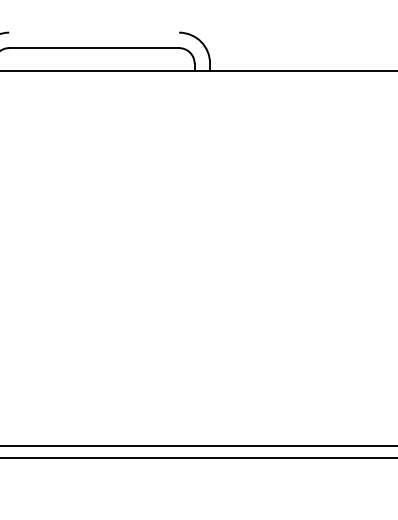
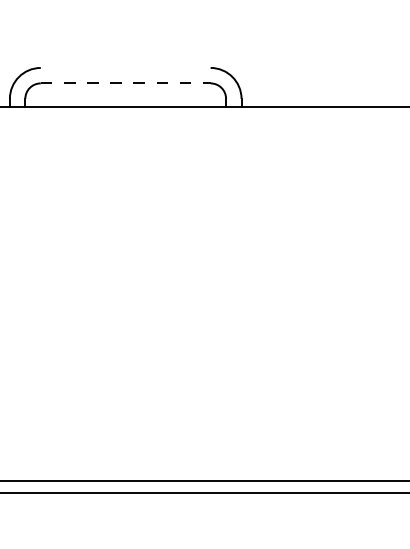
line: (93, 48) -> (125, 83), solid -> dashed

